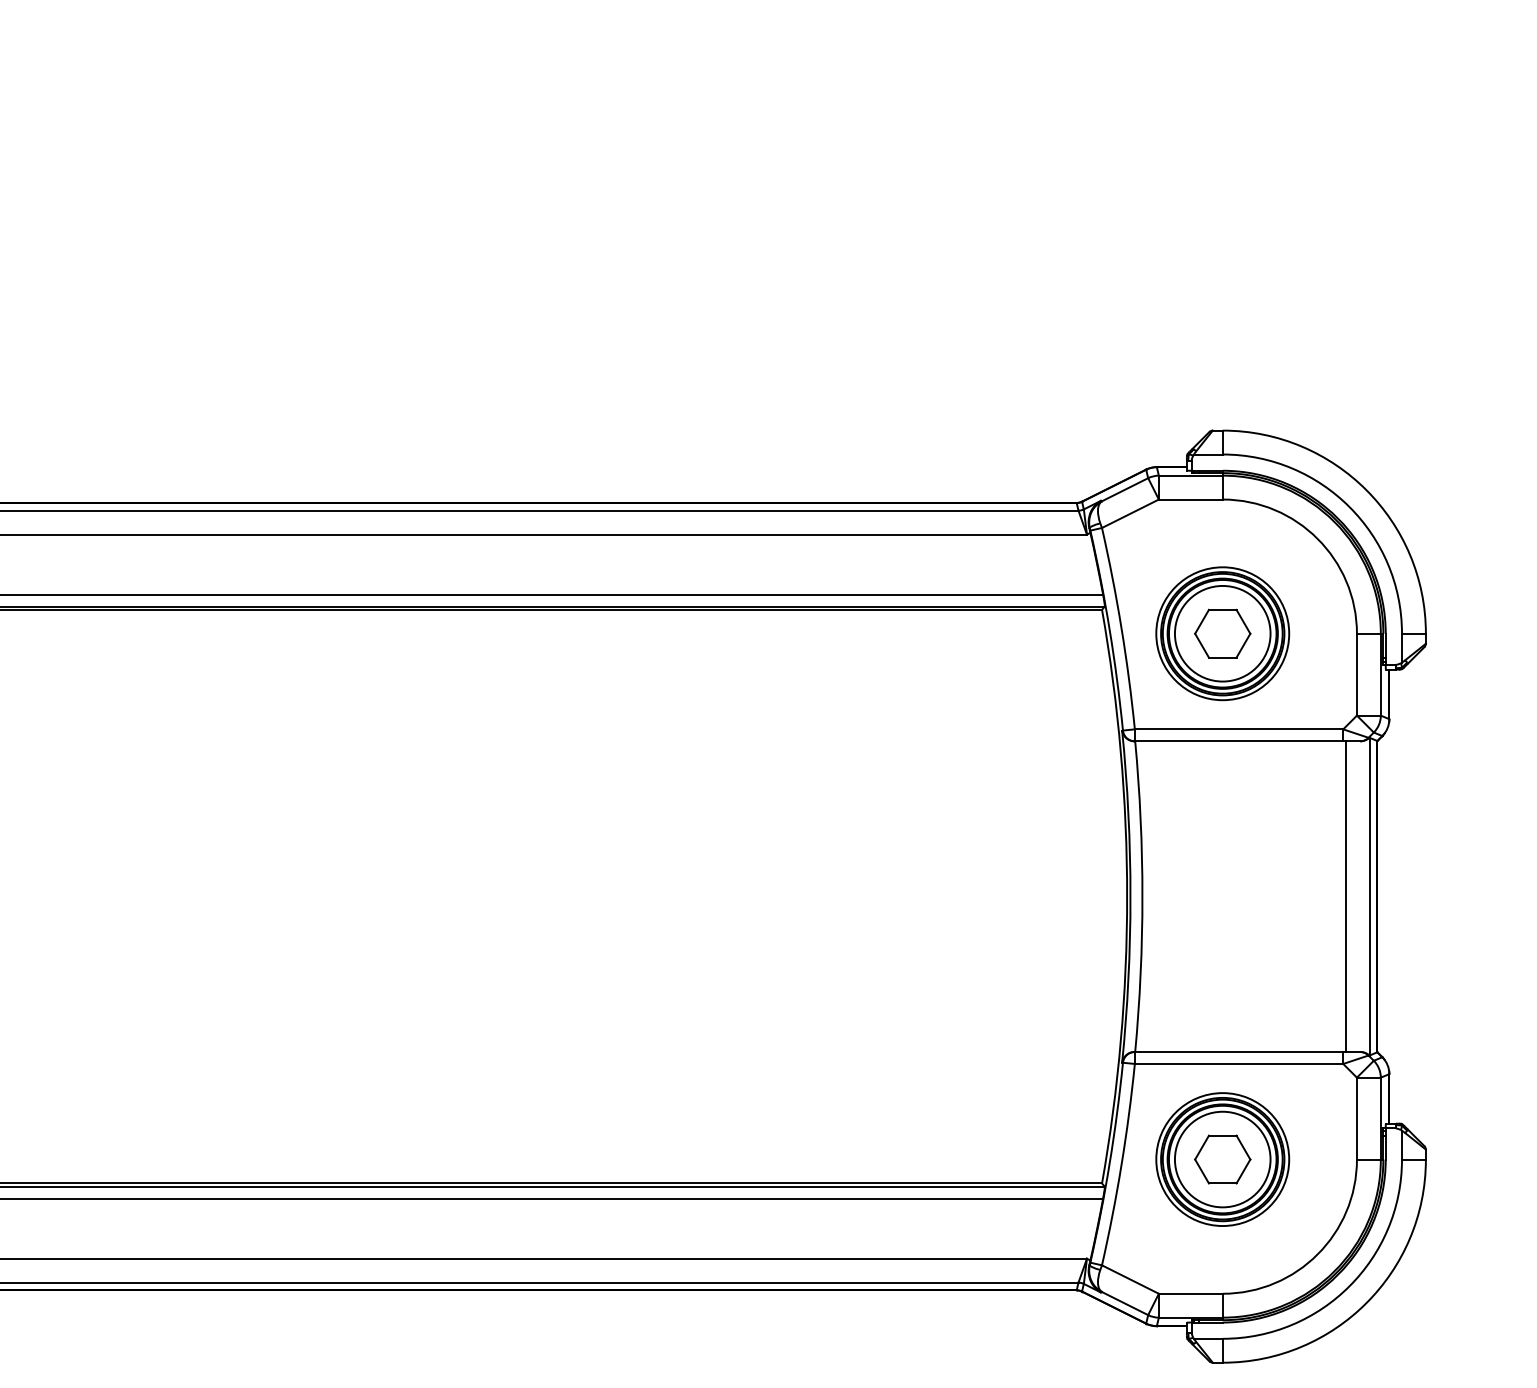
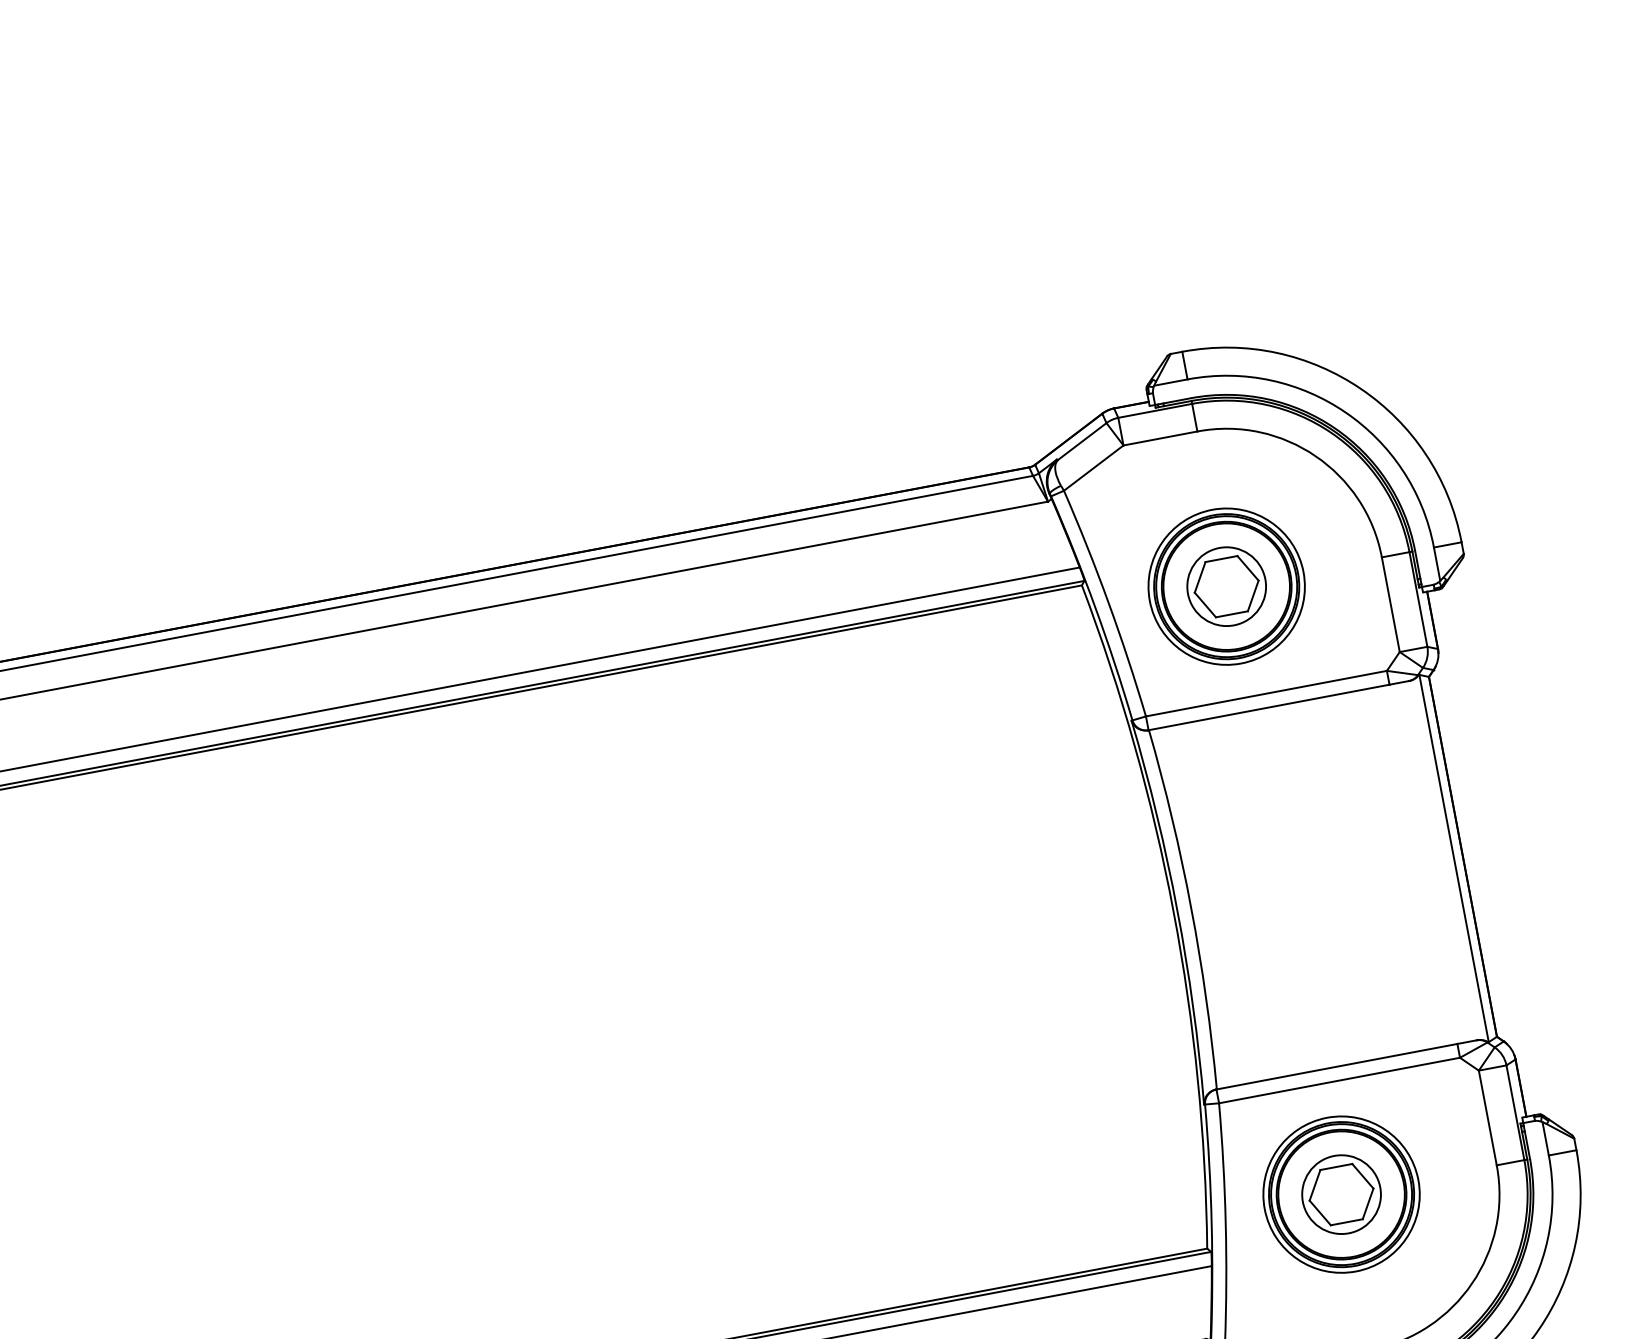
circle: (1222, 633) -> (1226, 586), size x0.7
line: (1345, 896) -> (1426, 863), removed
circle: (1222, 1159) -> (1341, 1194), size x0.7

